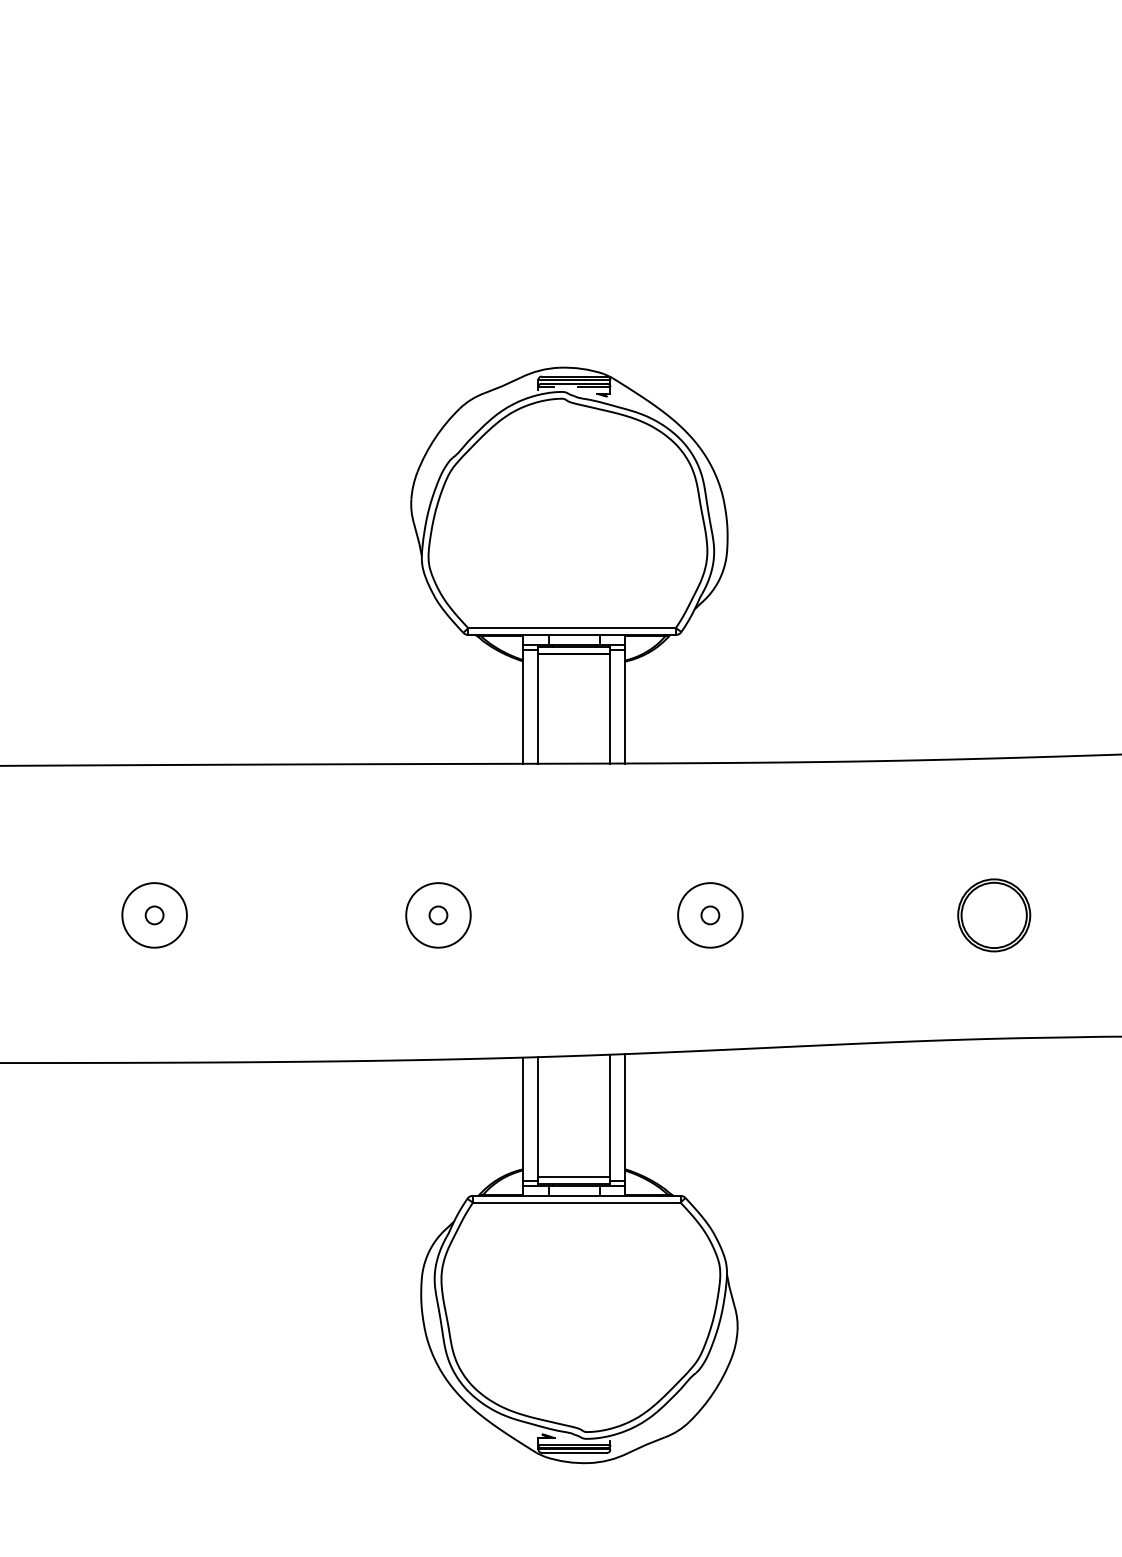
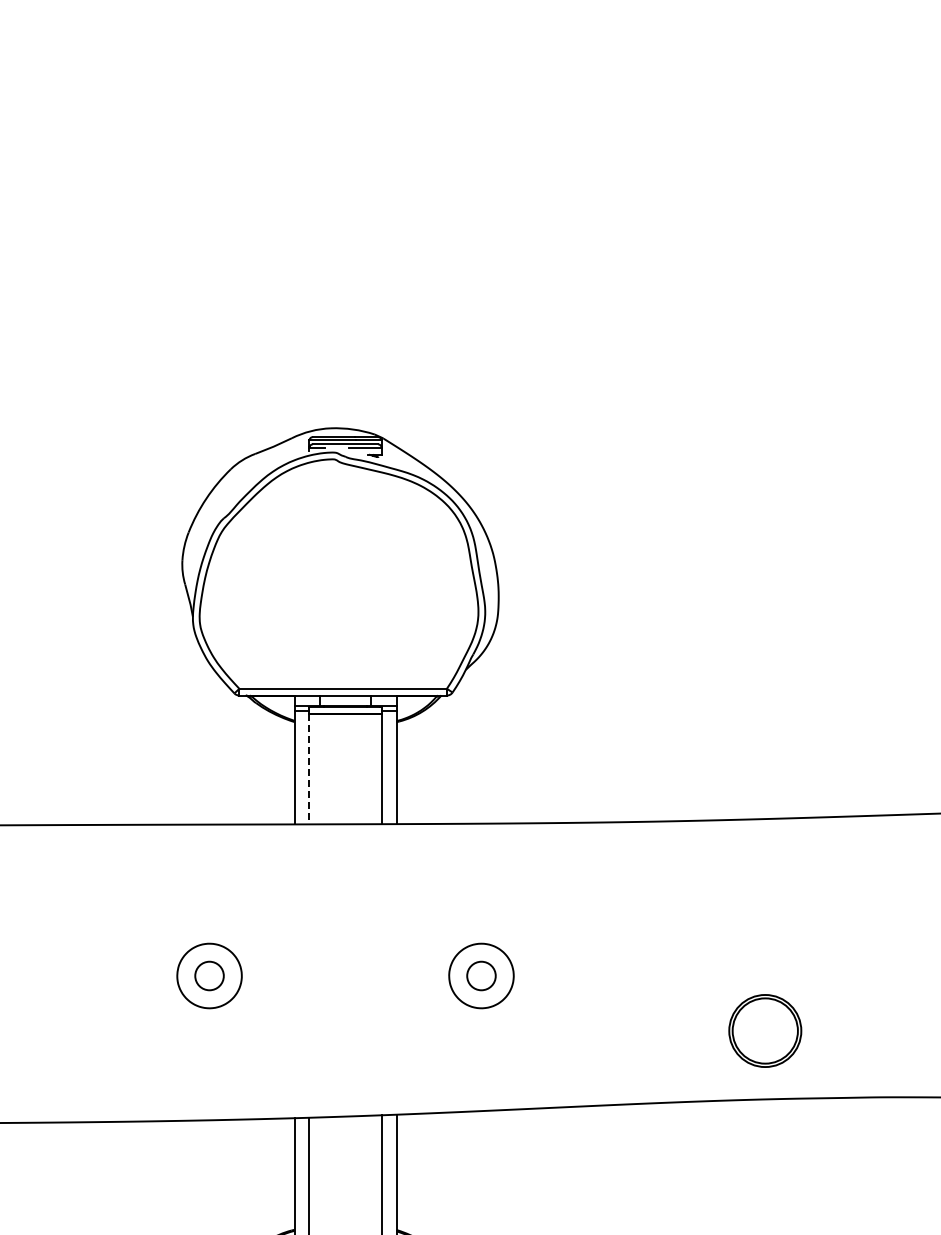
line: (538, 709) -> (309, 770), solid -> dashed
circle: (438, 915) -> (209, 976), size x1.6
circle: (710, 915) -> (481, 976), size x1.6
part: (994, 915) -> (765, 1031), moved

